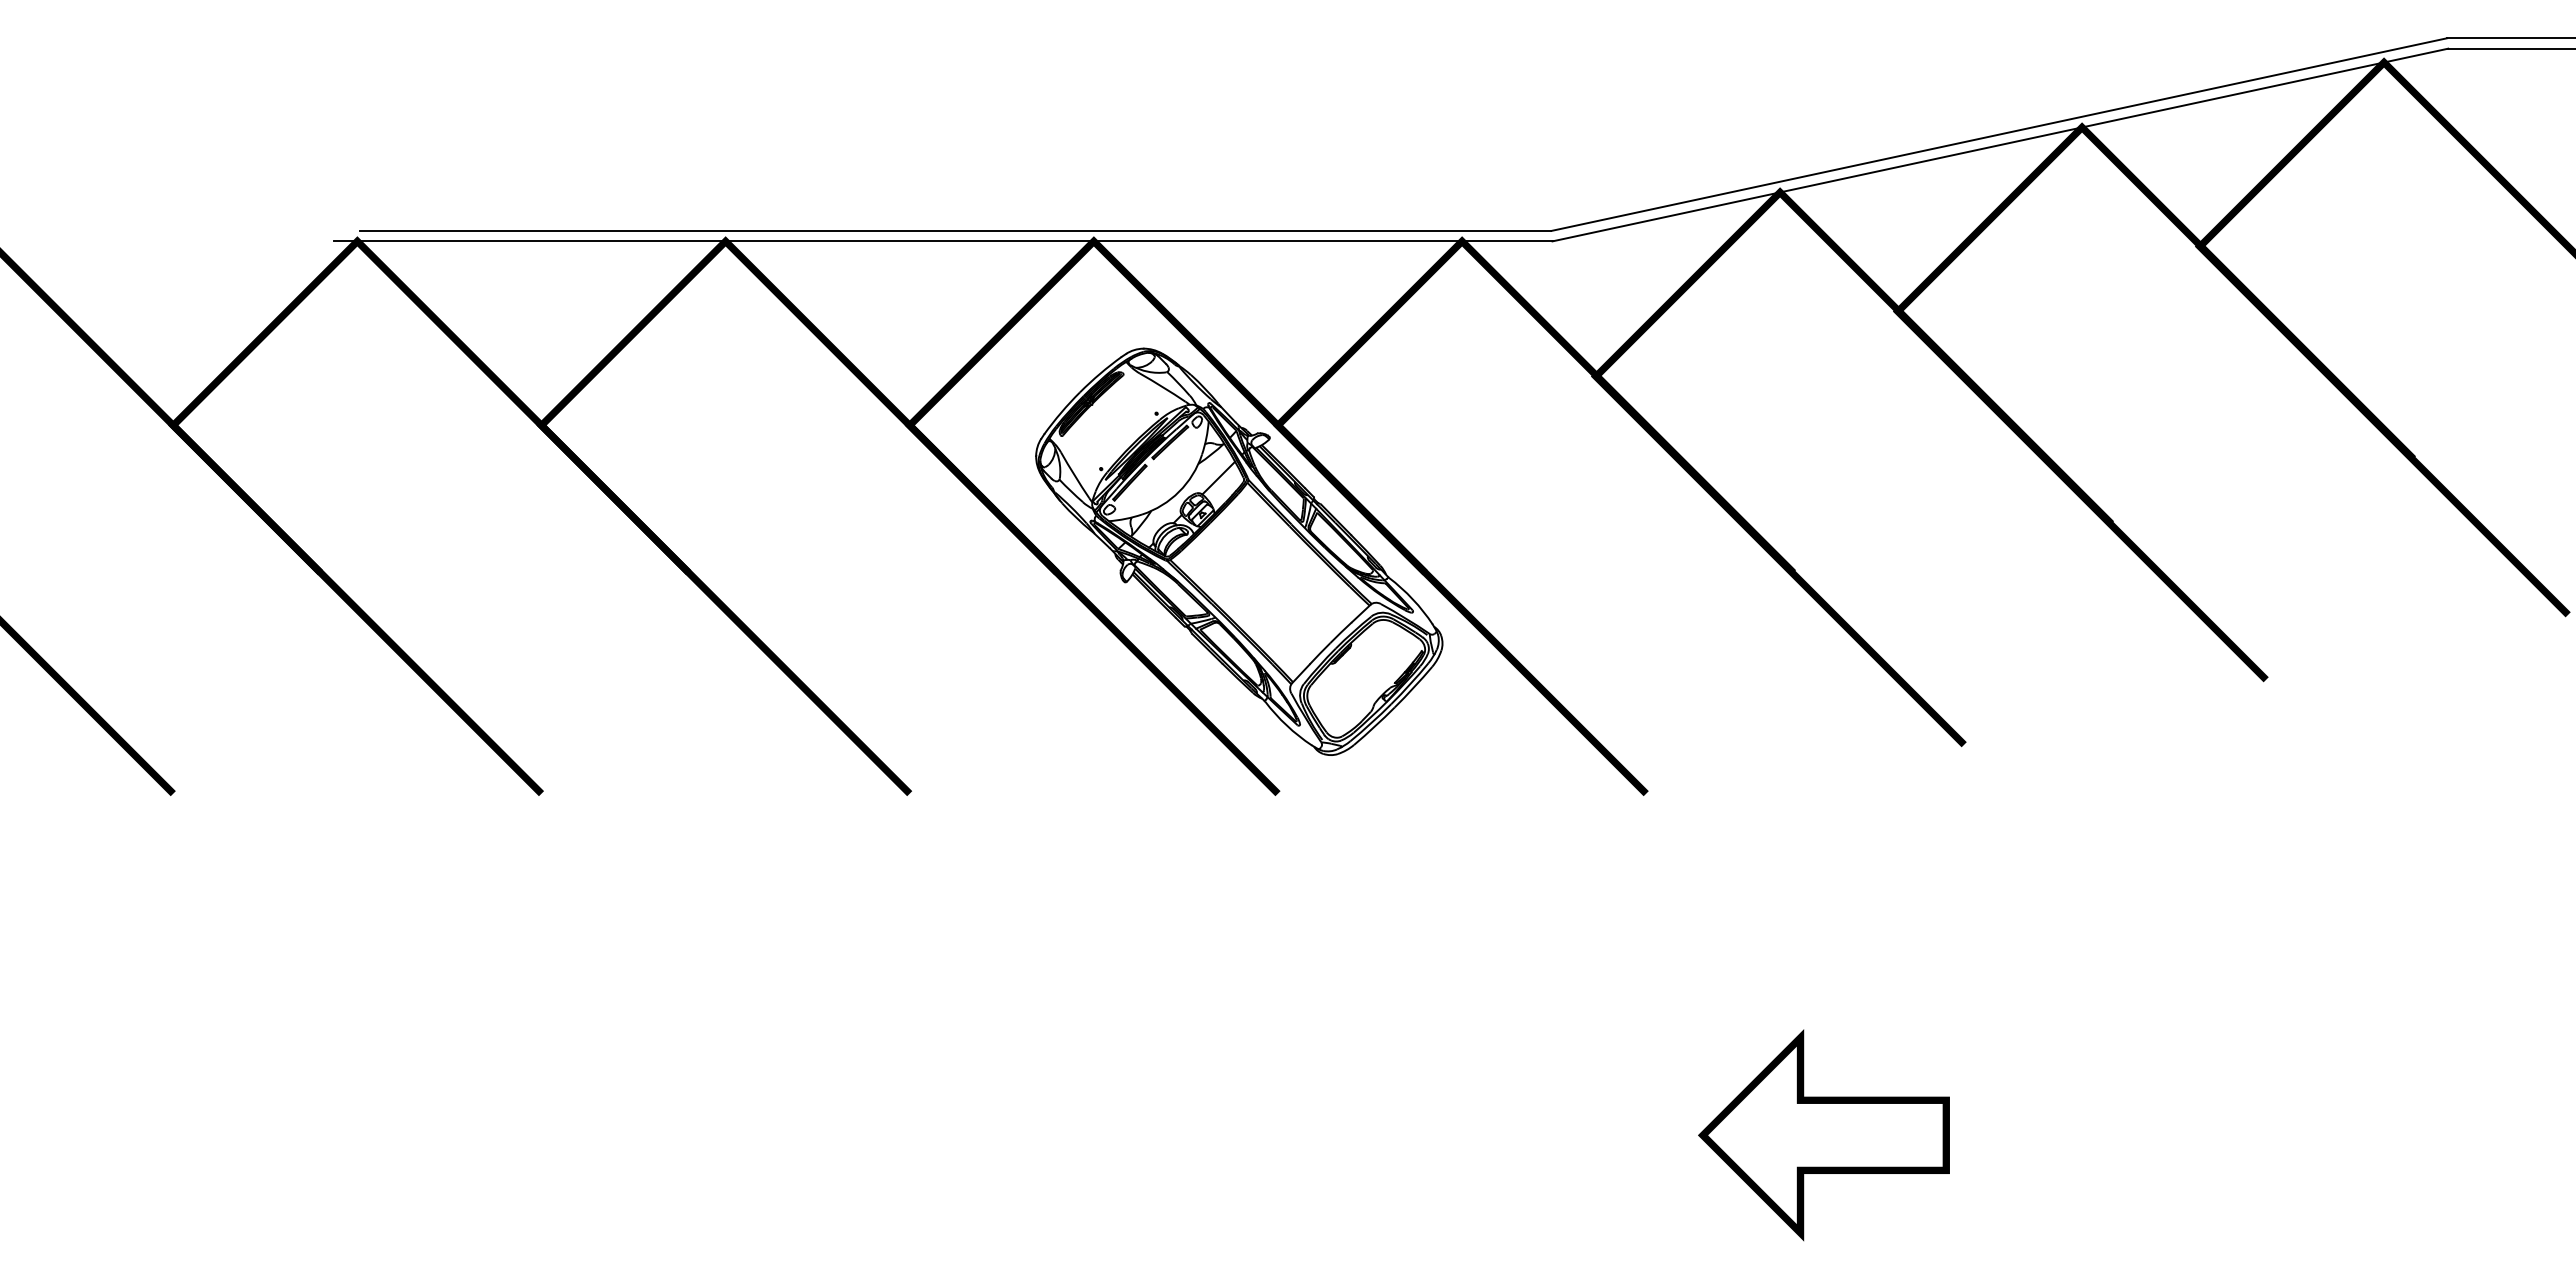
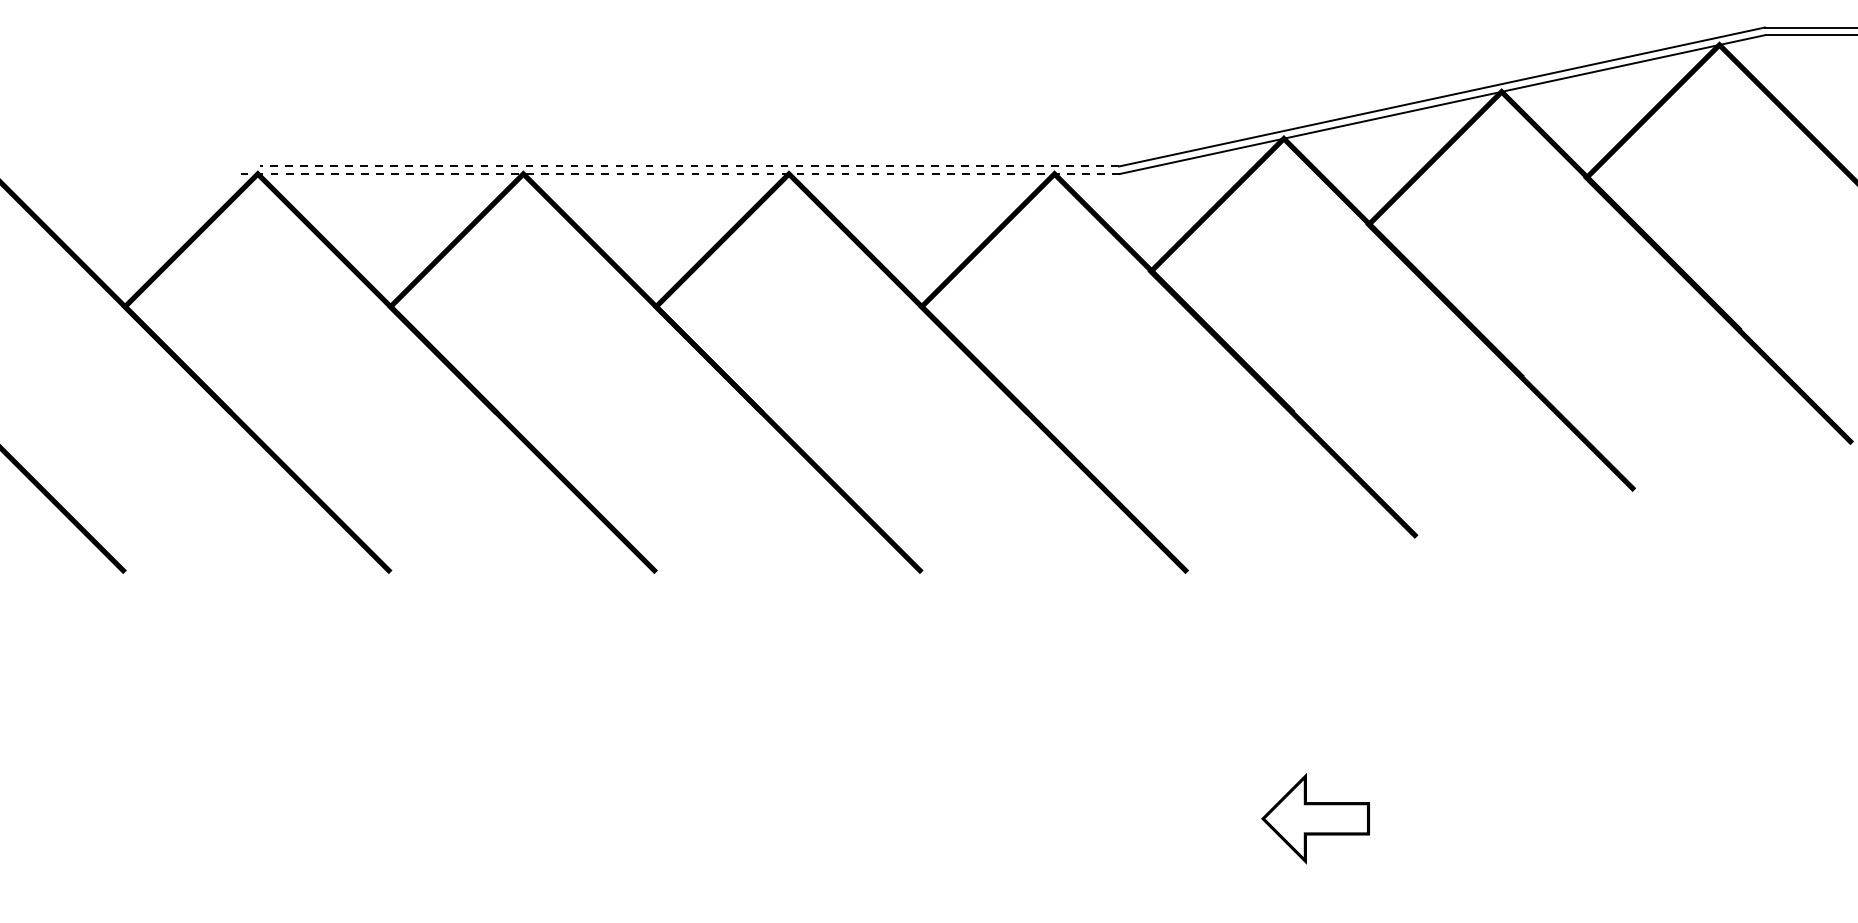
line: (955, 230) -> (689, 166), solid -> dashed
line: (942, 241) -> (679, 174), solid -> dashed
part: (1239, 551) -> (894, 397), removed
part: (1823, 1135) -> (1315, 818), size x0.6

